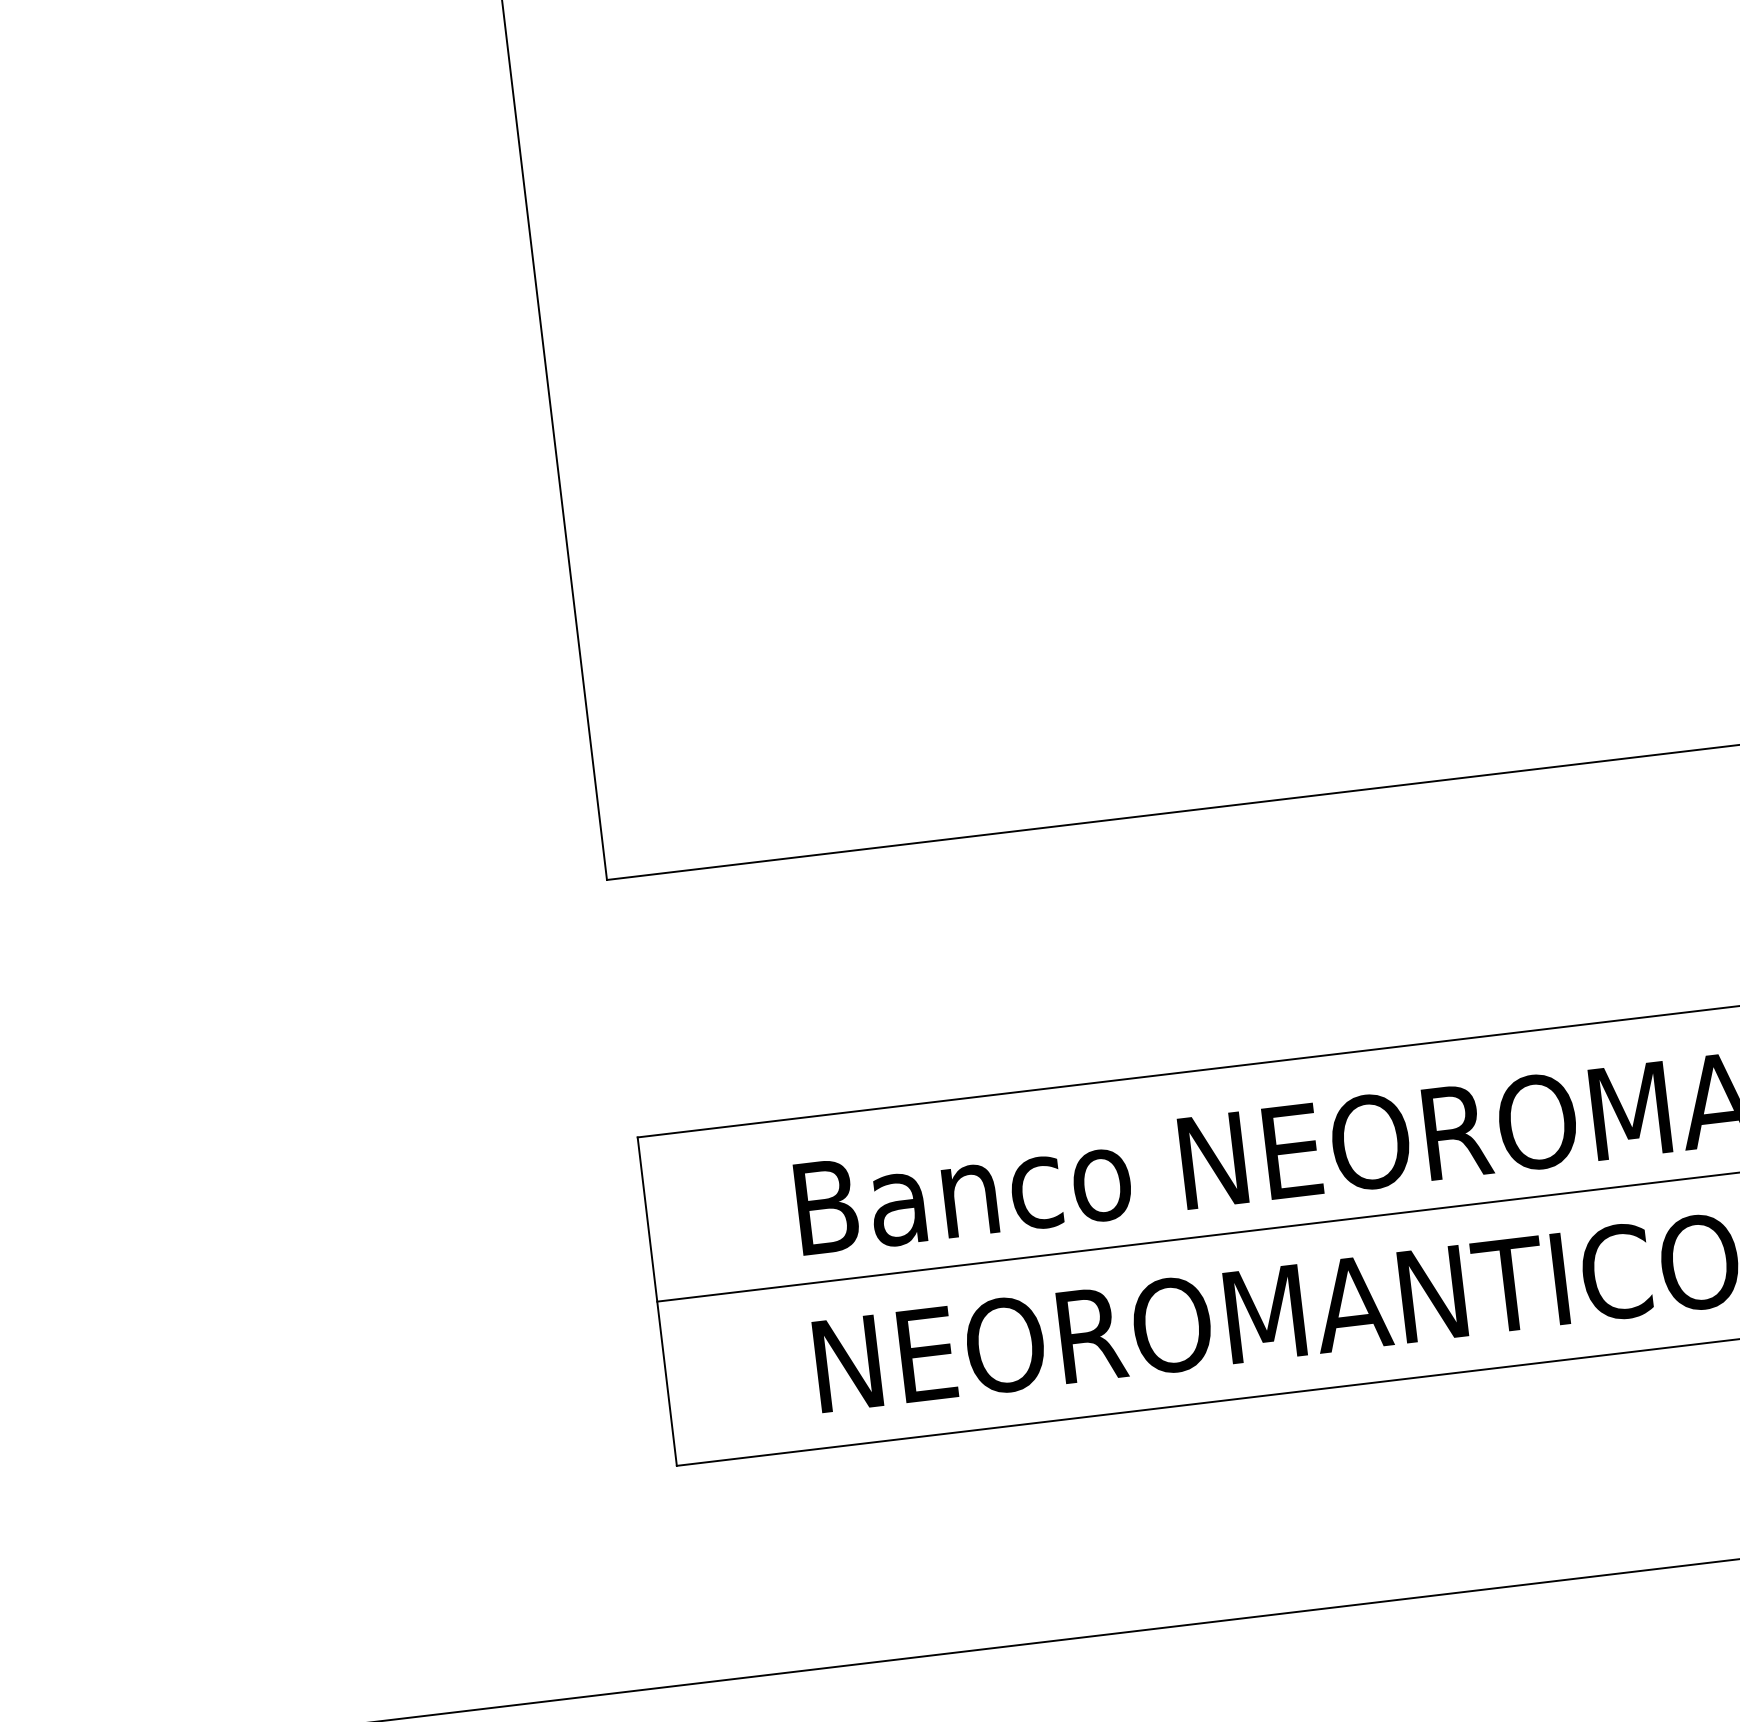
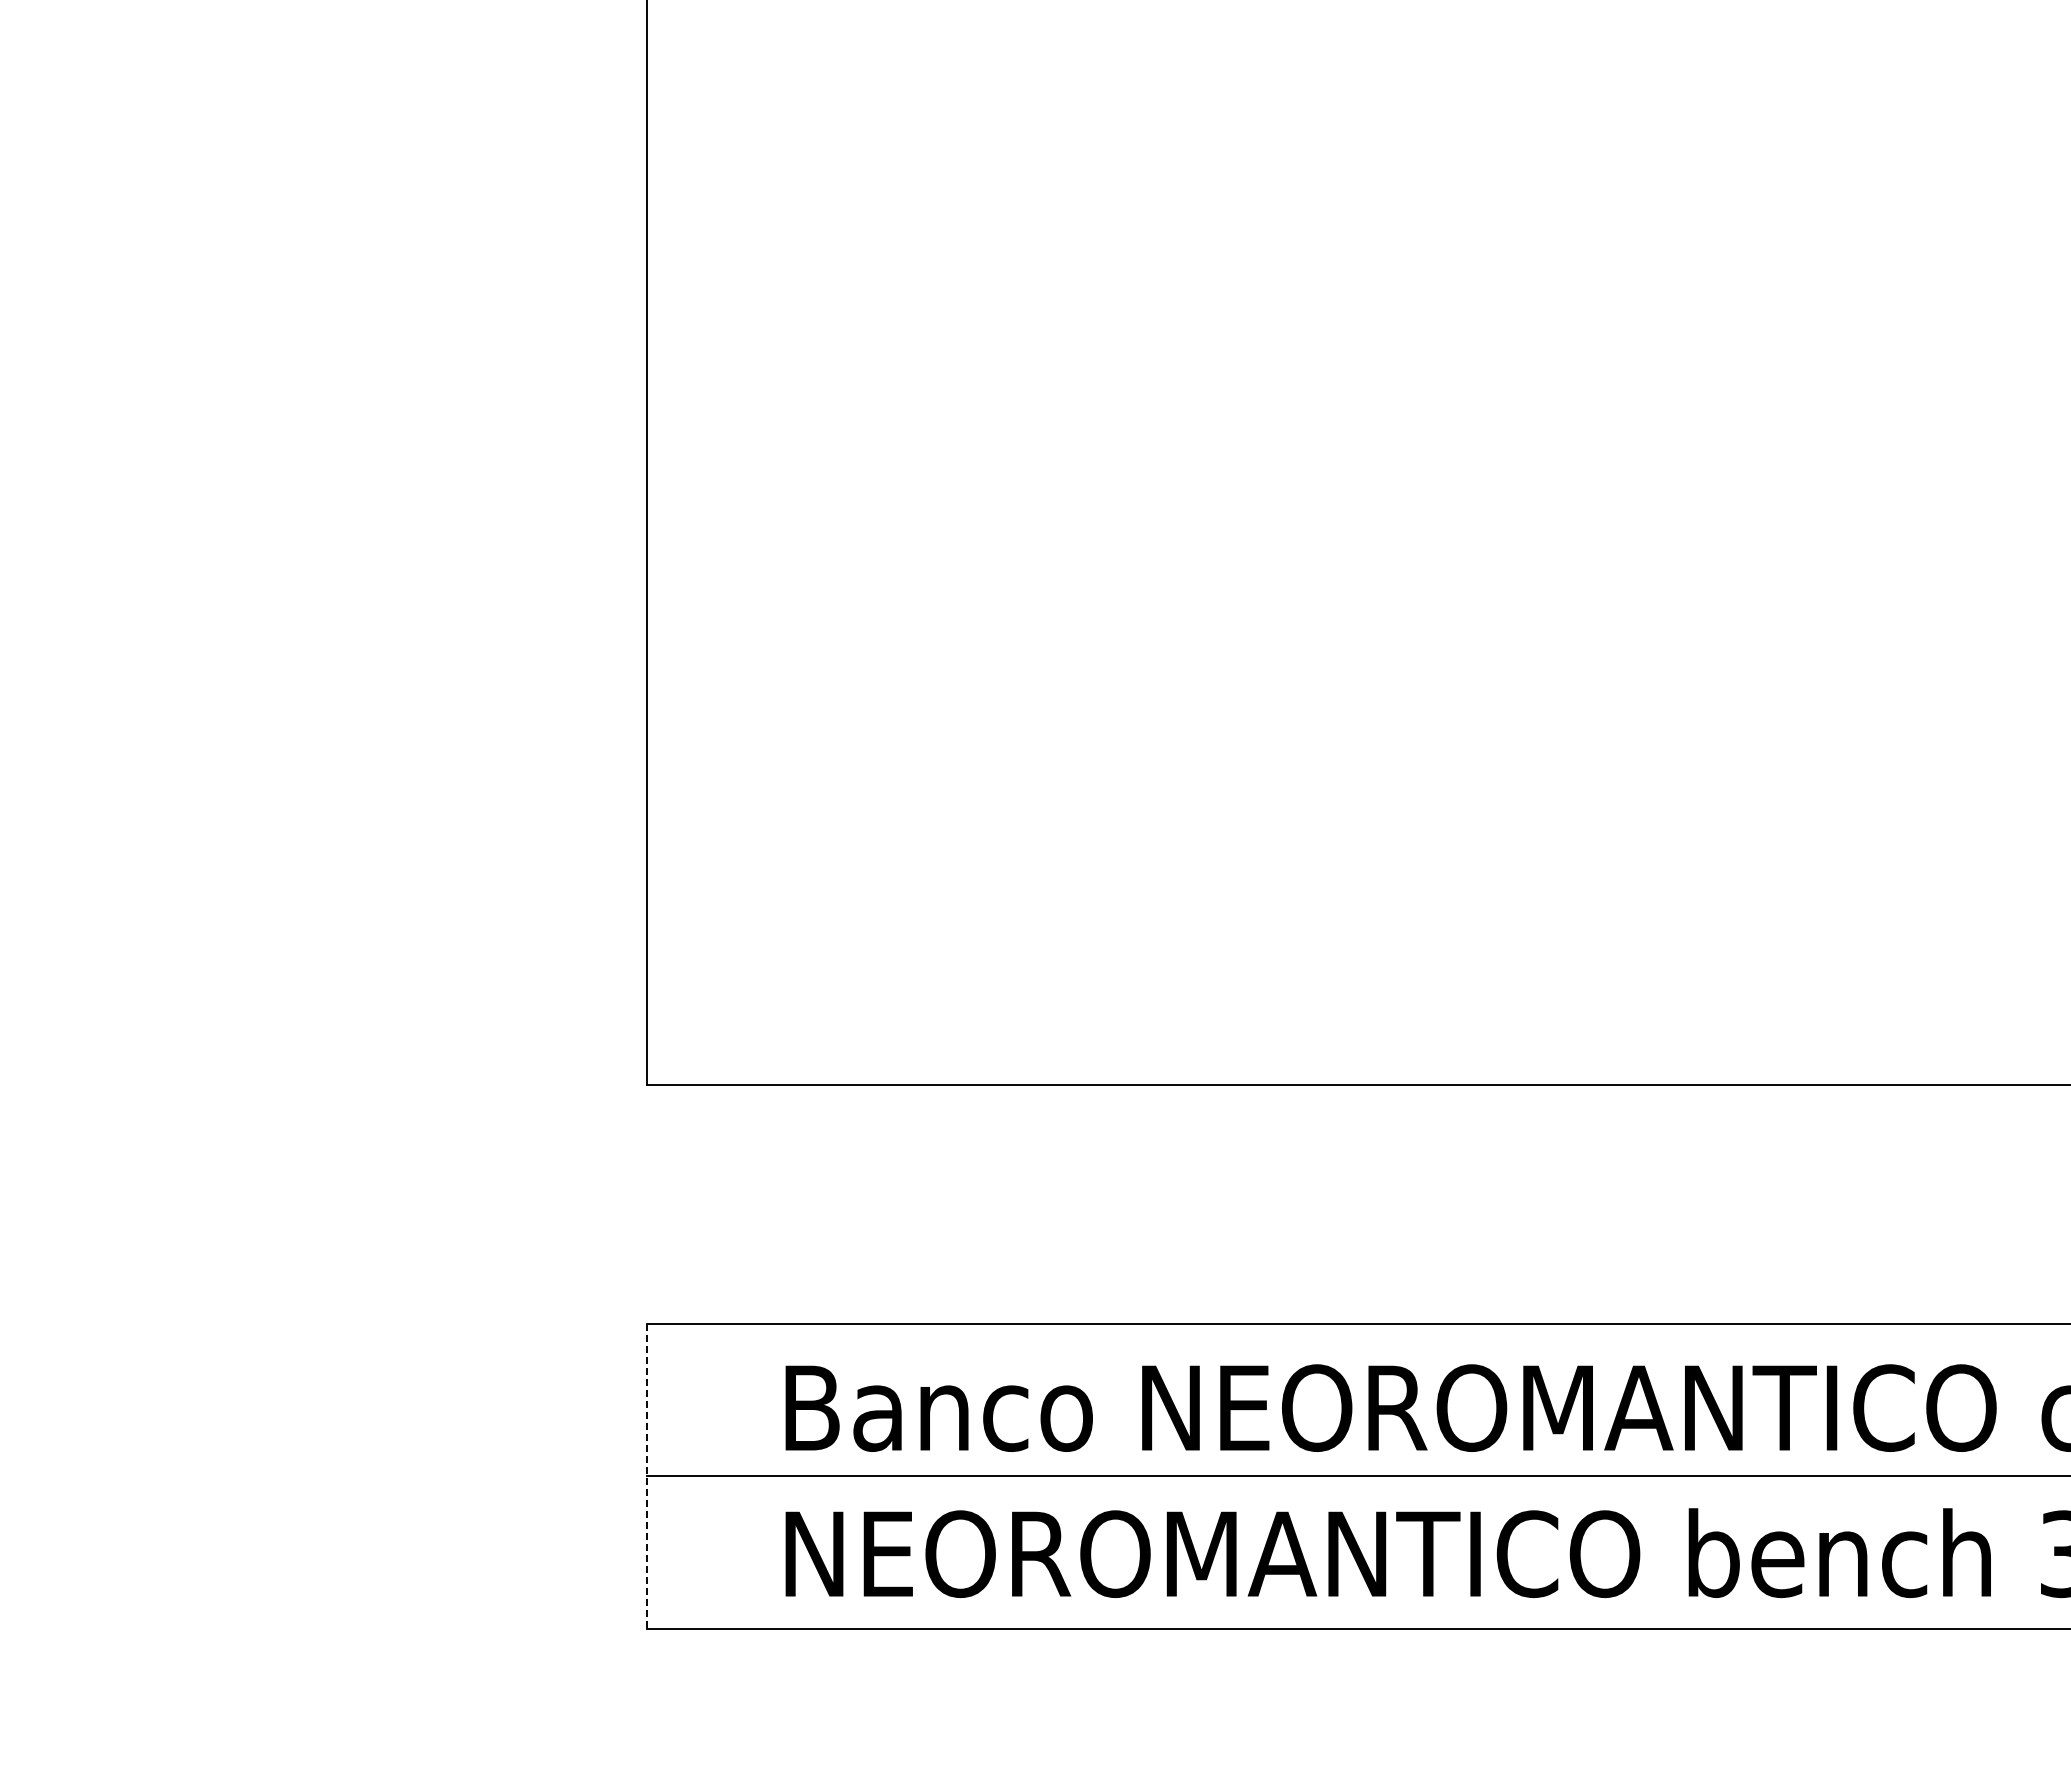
line: (656, 1301) -> (646, 1476), solid -> dashed

